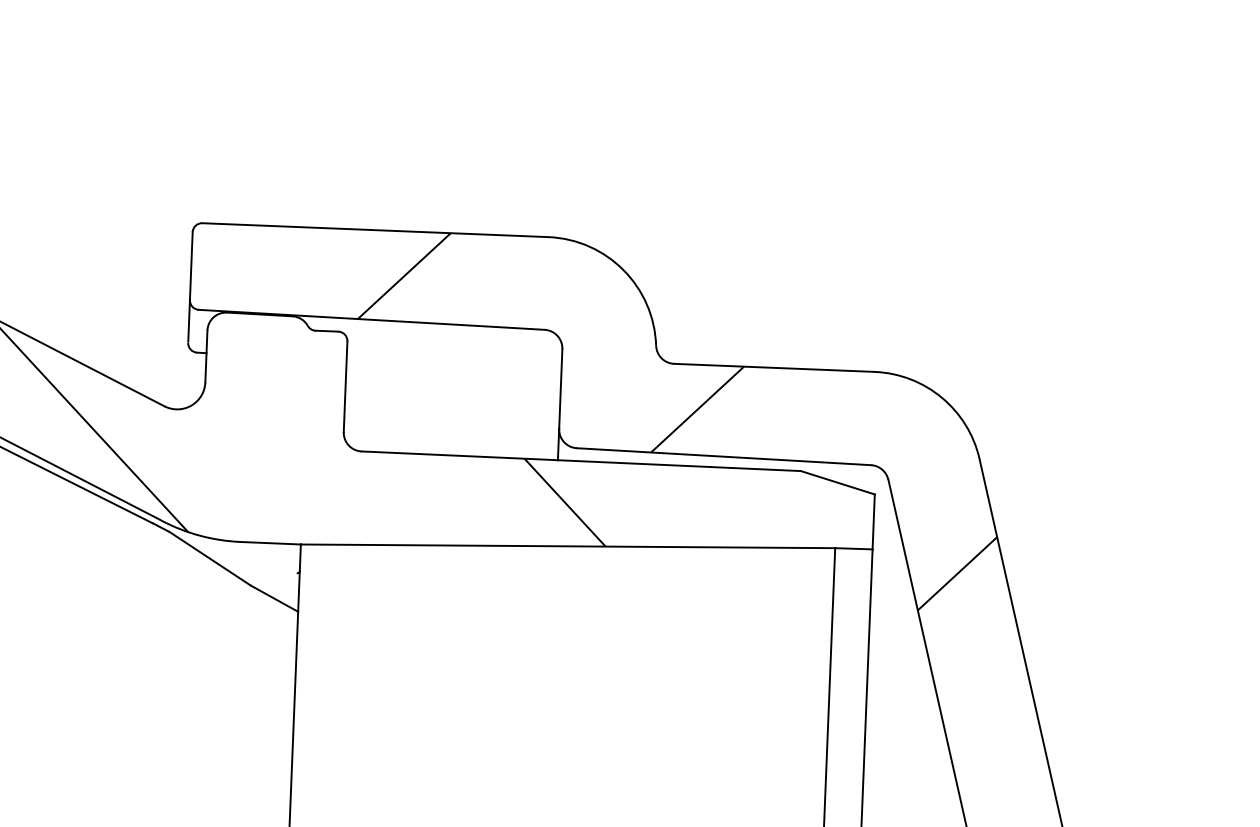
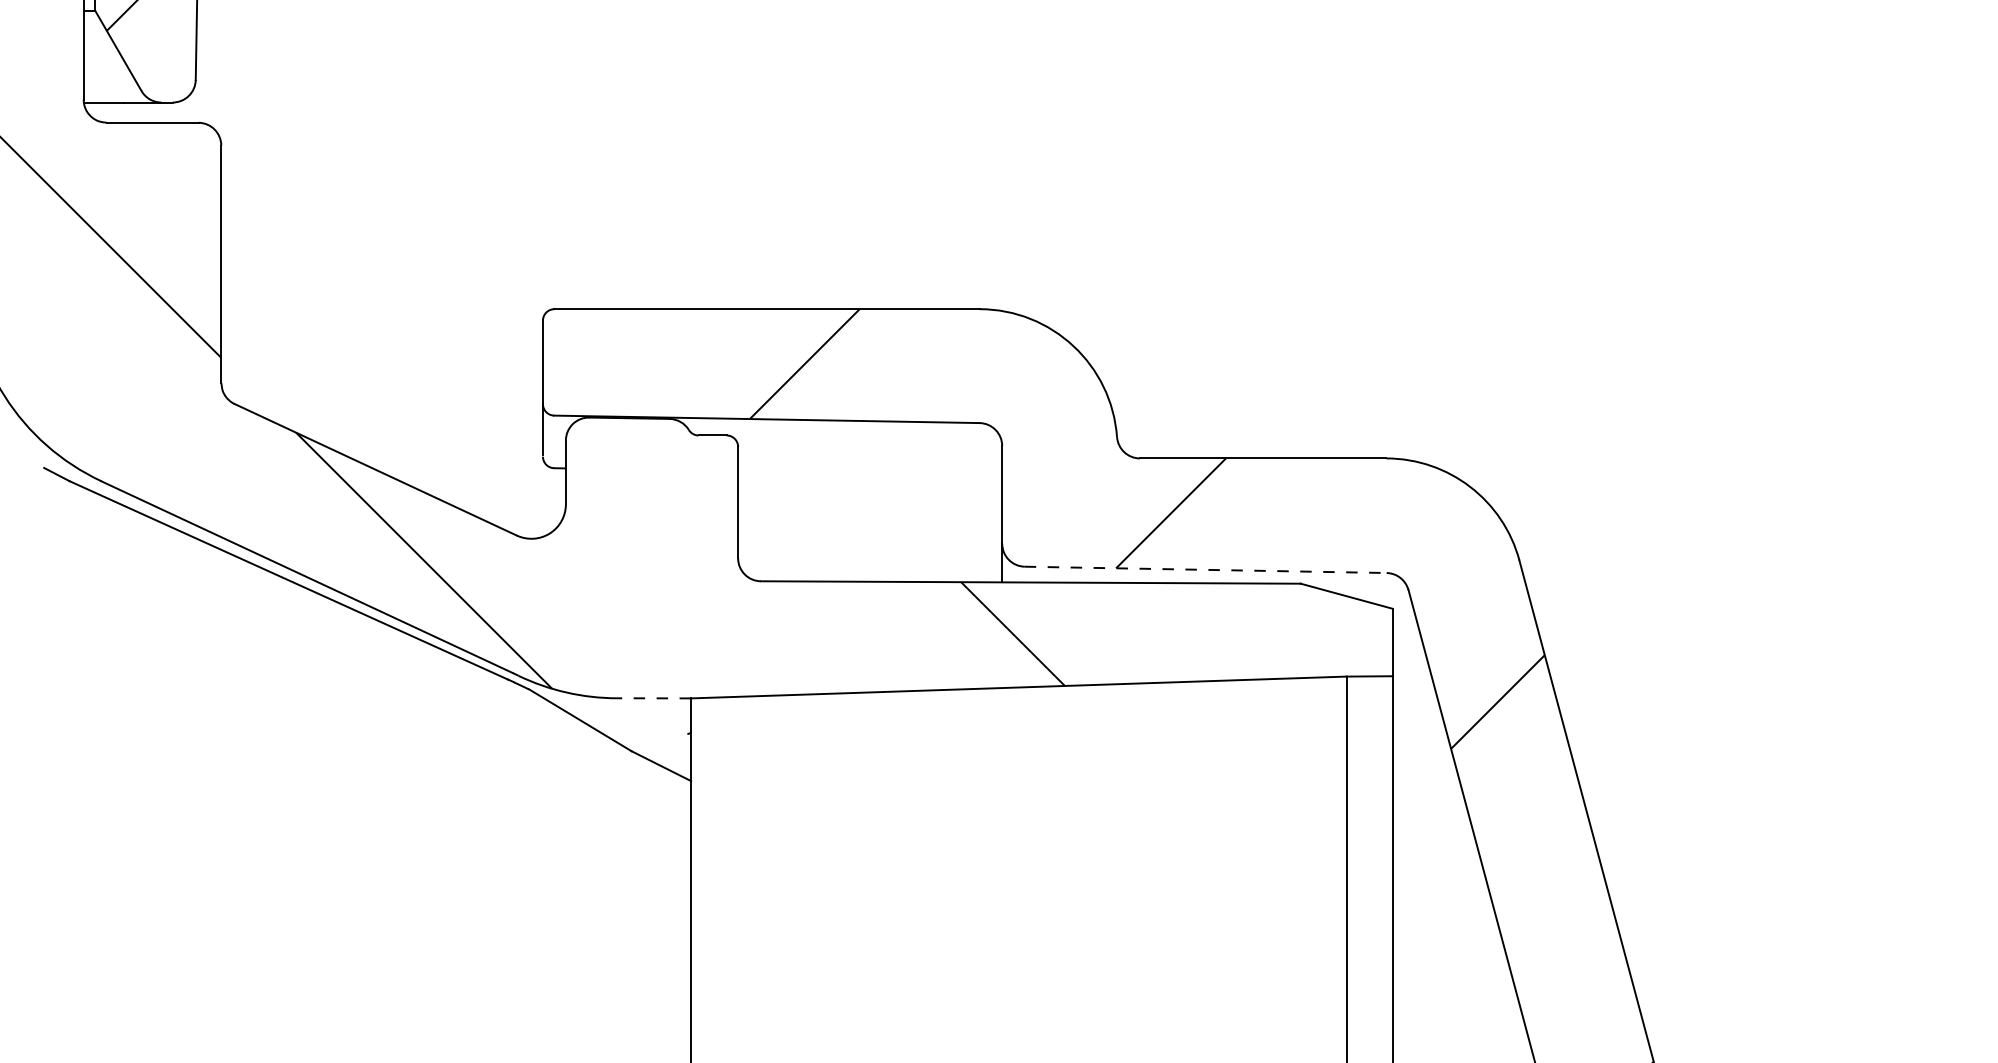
line: (724, 456) -> (1206, 569), solid -> dashed
line: (270, 543) -> (653, 698), solid -> dashed

